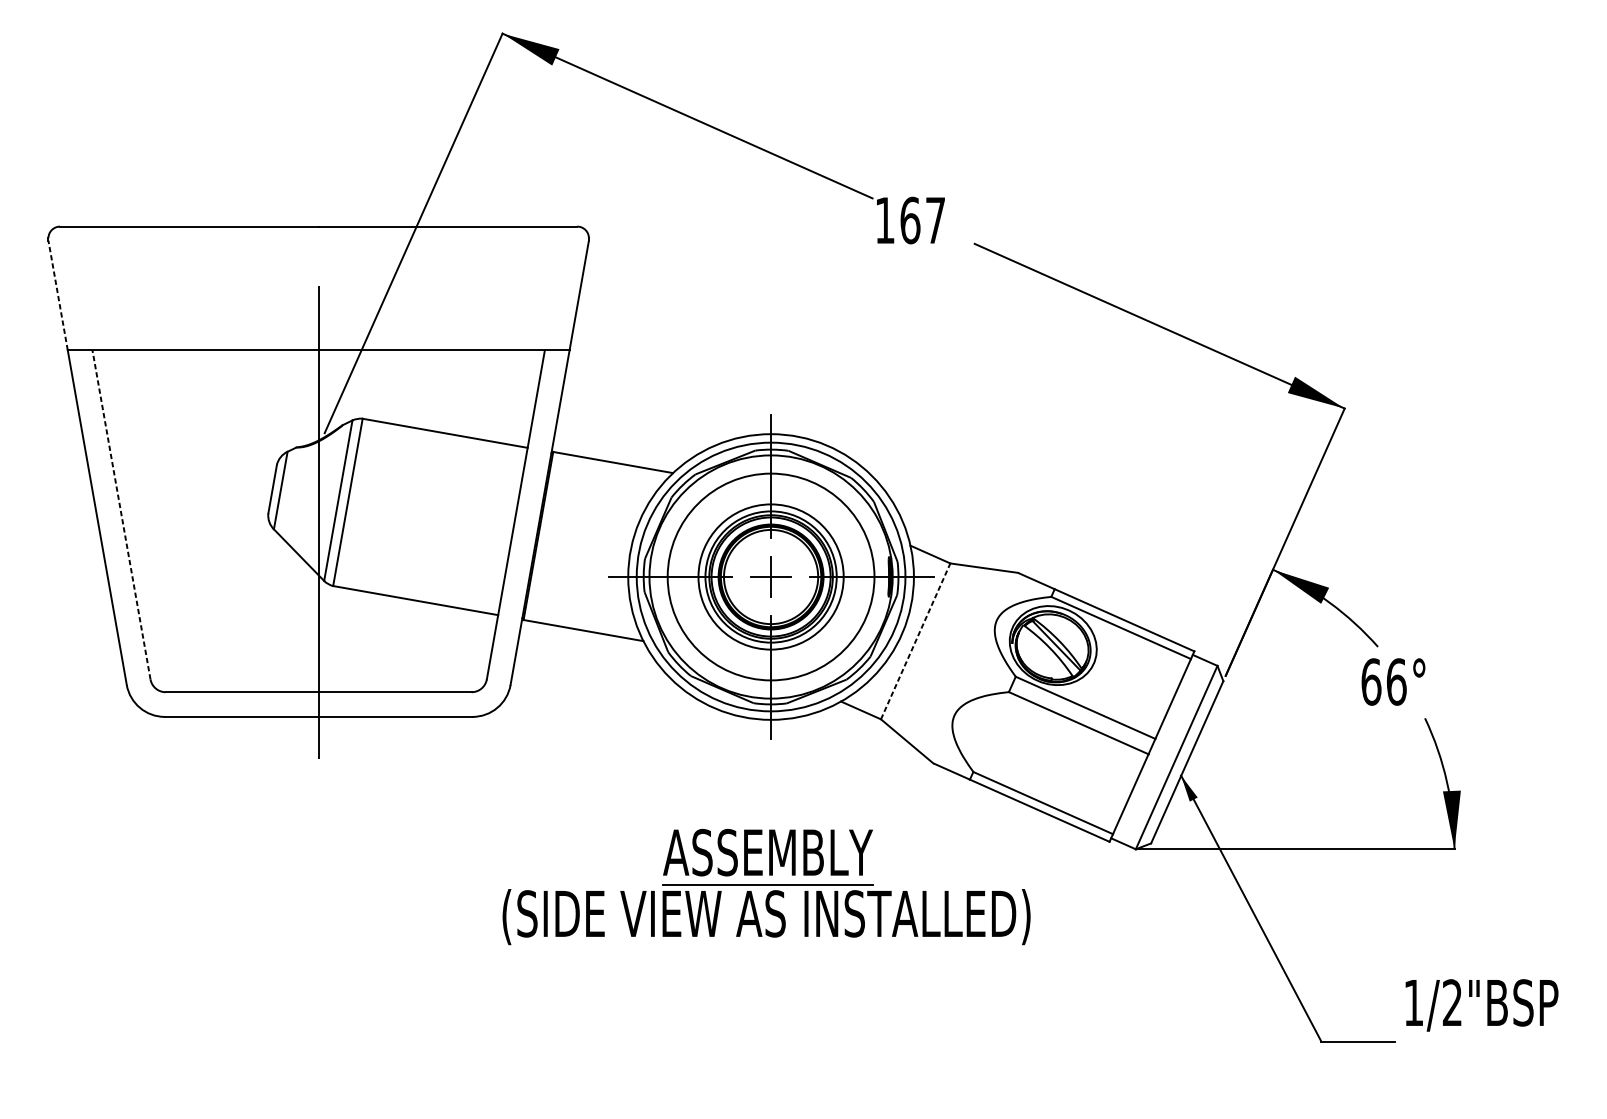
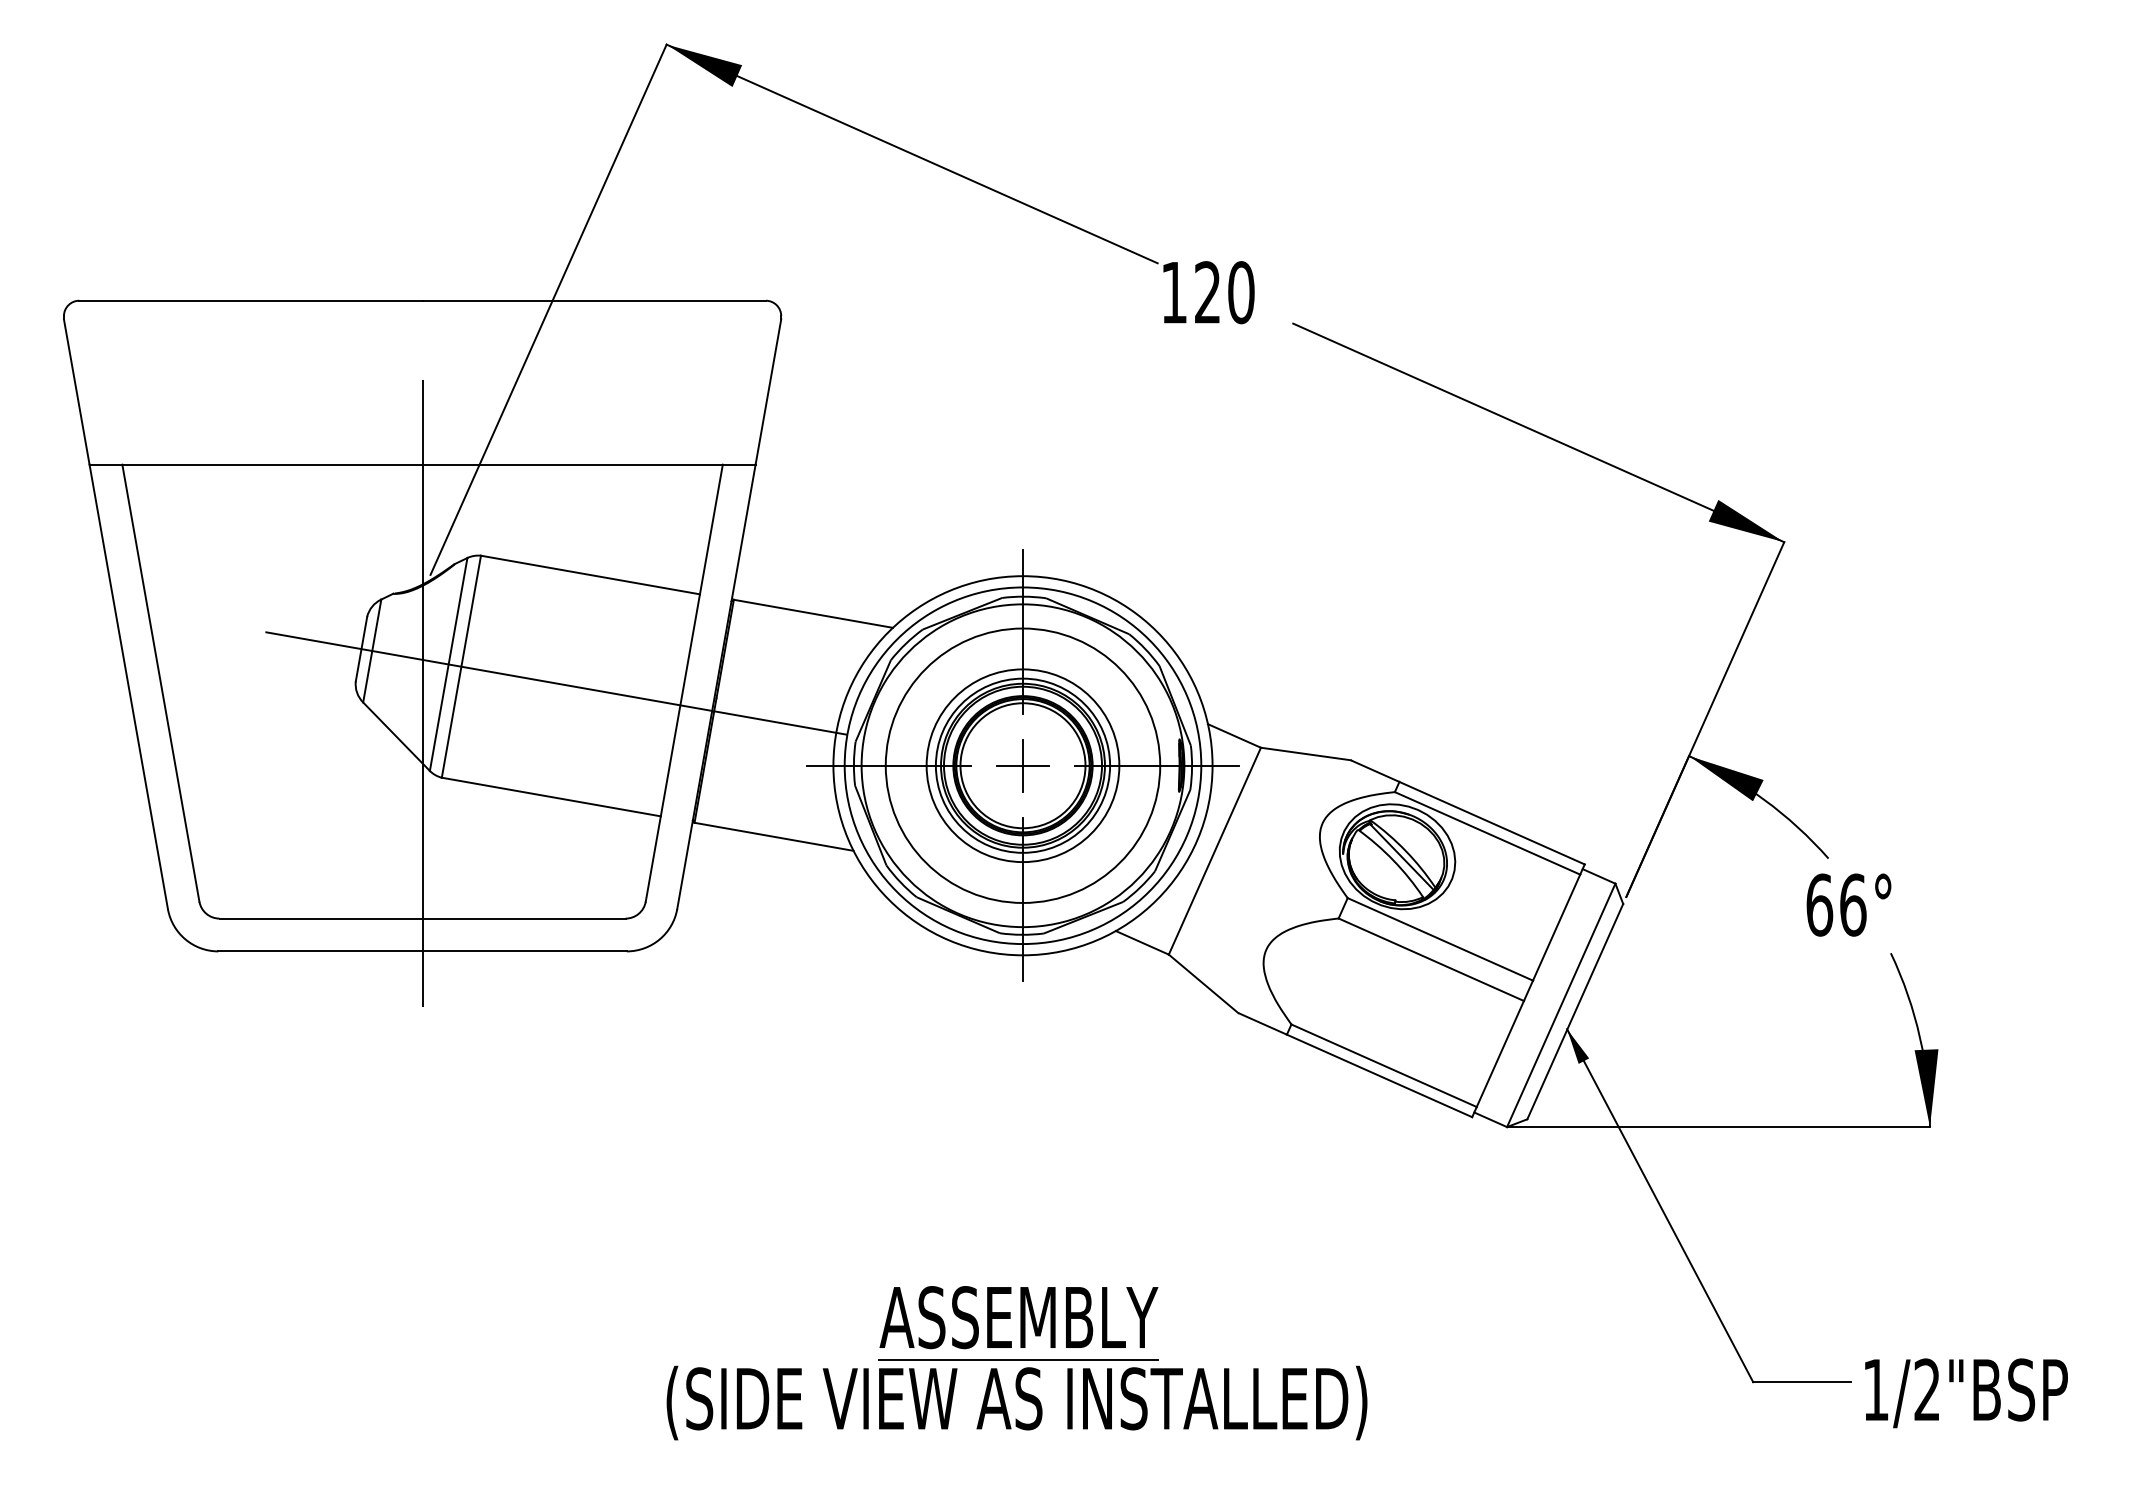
text: (922, 220) -> (1224, 292), 167 -> 120
line: (57, 295) -> (76, 392), dashed -> solid
line: (121, 515) -> (160, 683), dashed -> solid
line: (419, 515) -> (556, 683), added
line: (916, 640) -> (1215, 850), dashed -> solid
part: (766, 887) -> (1016, 1363), moved
text: (1482, 1005) -> (1966, 1393), moved

